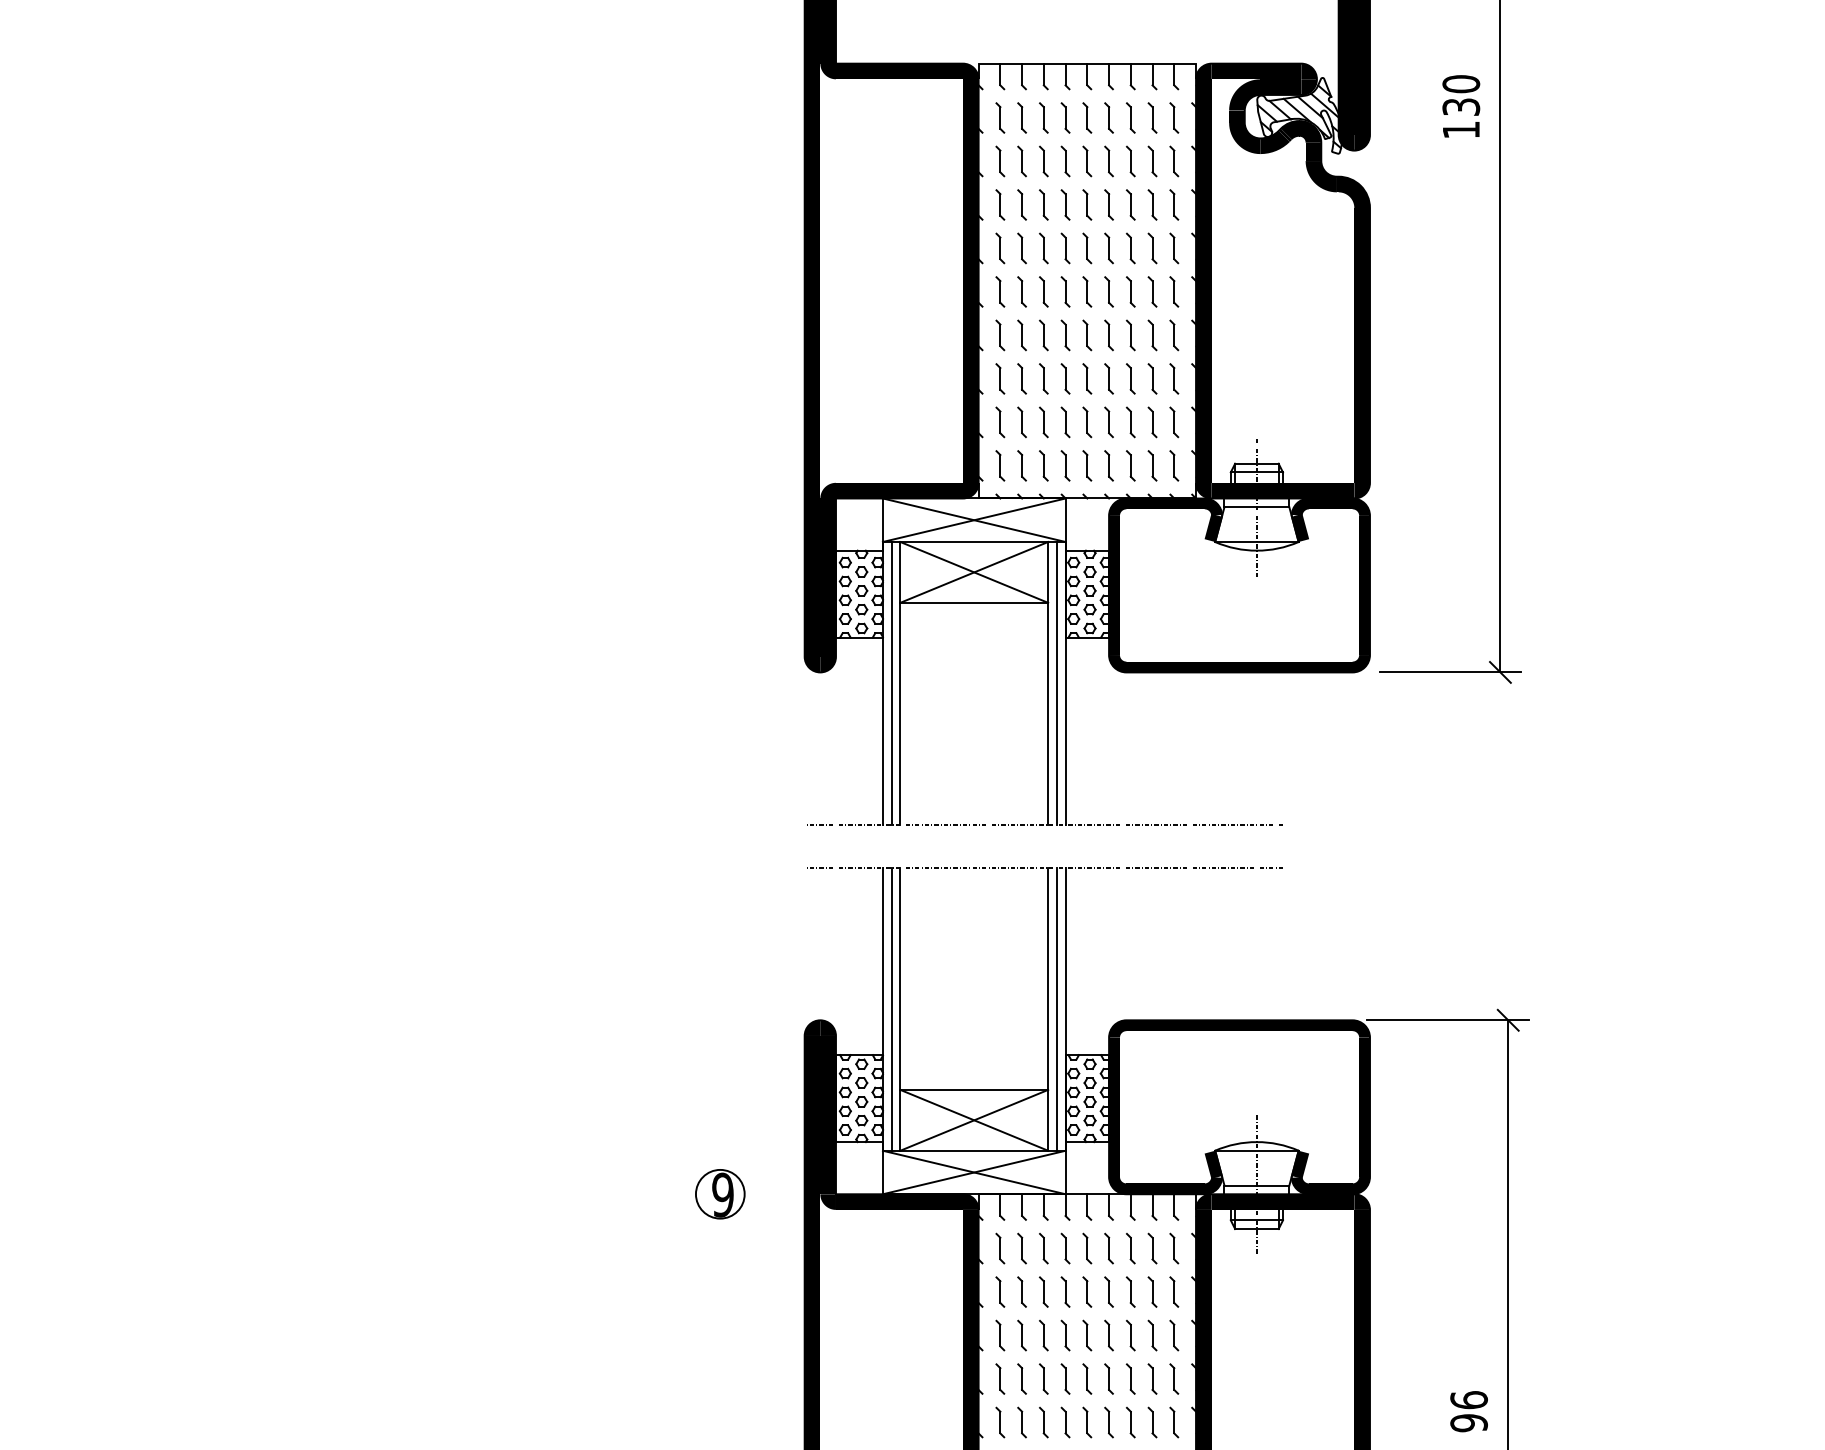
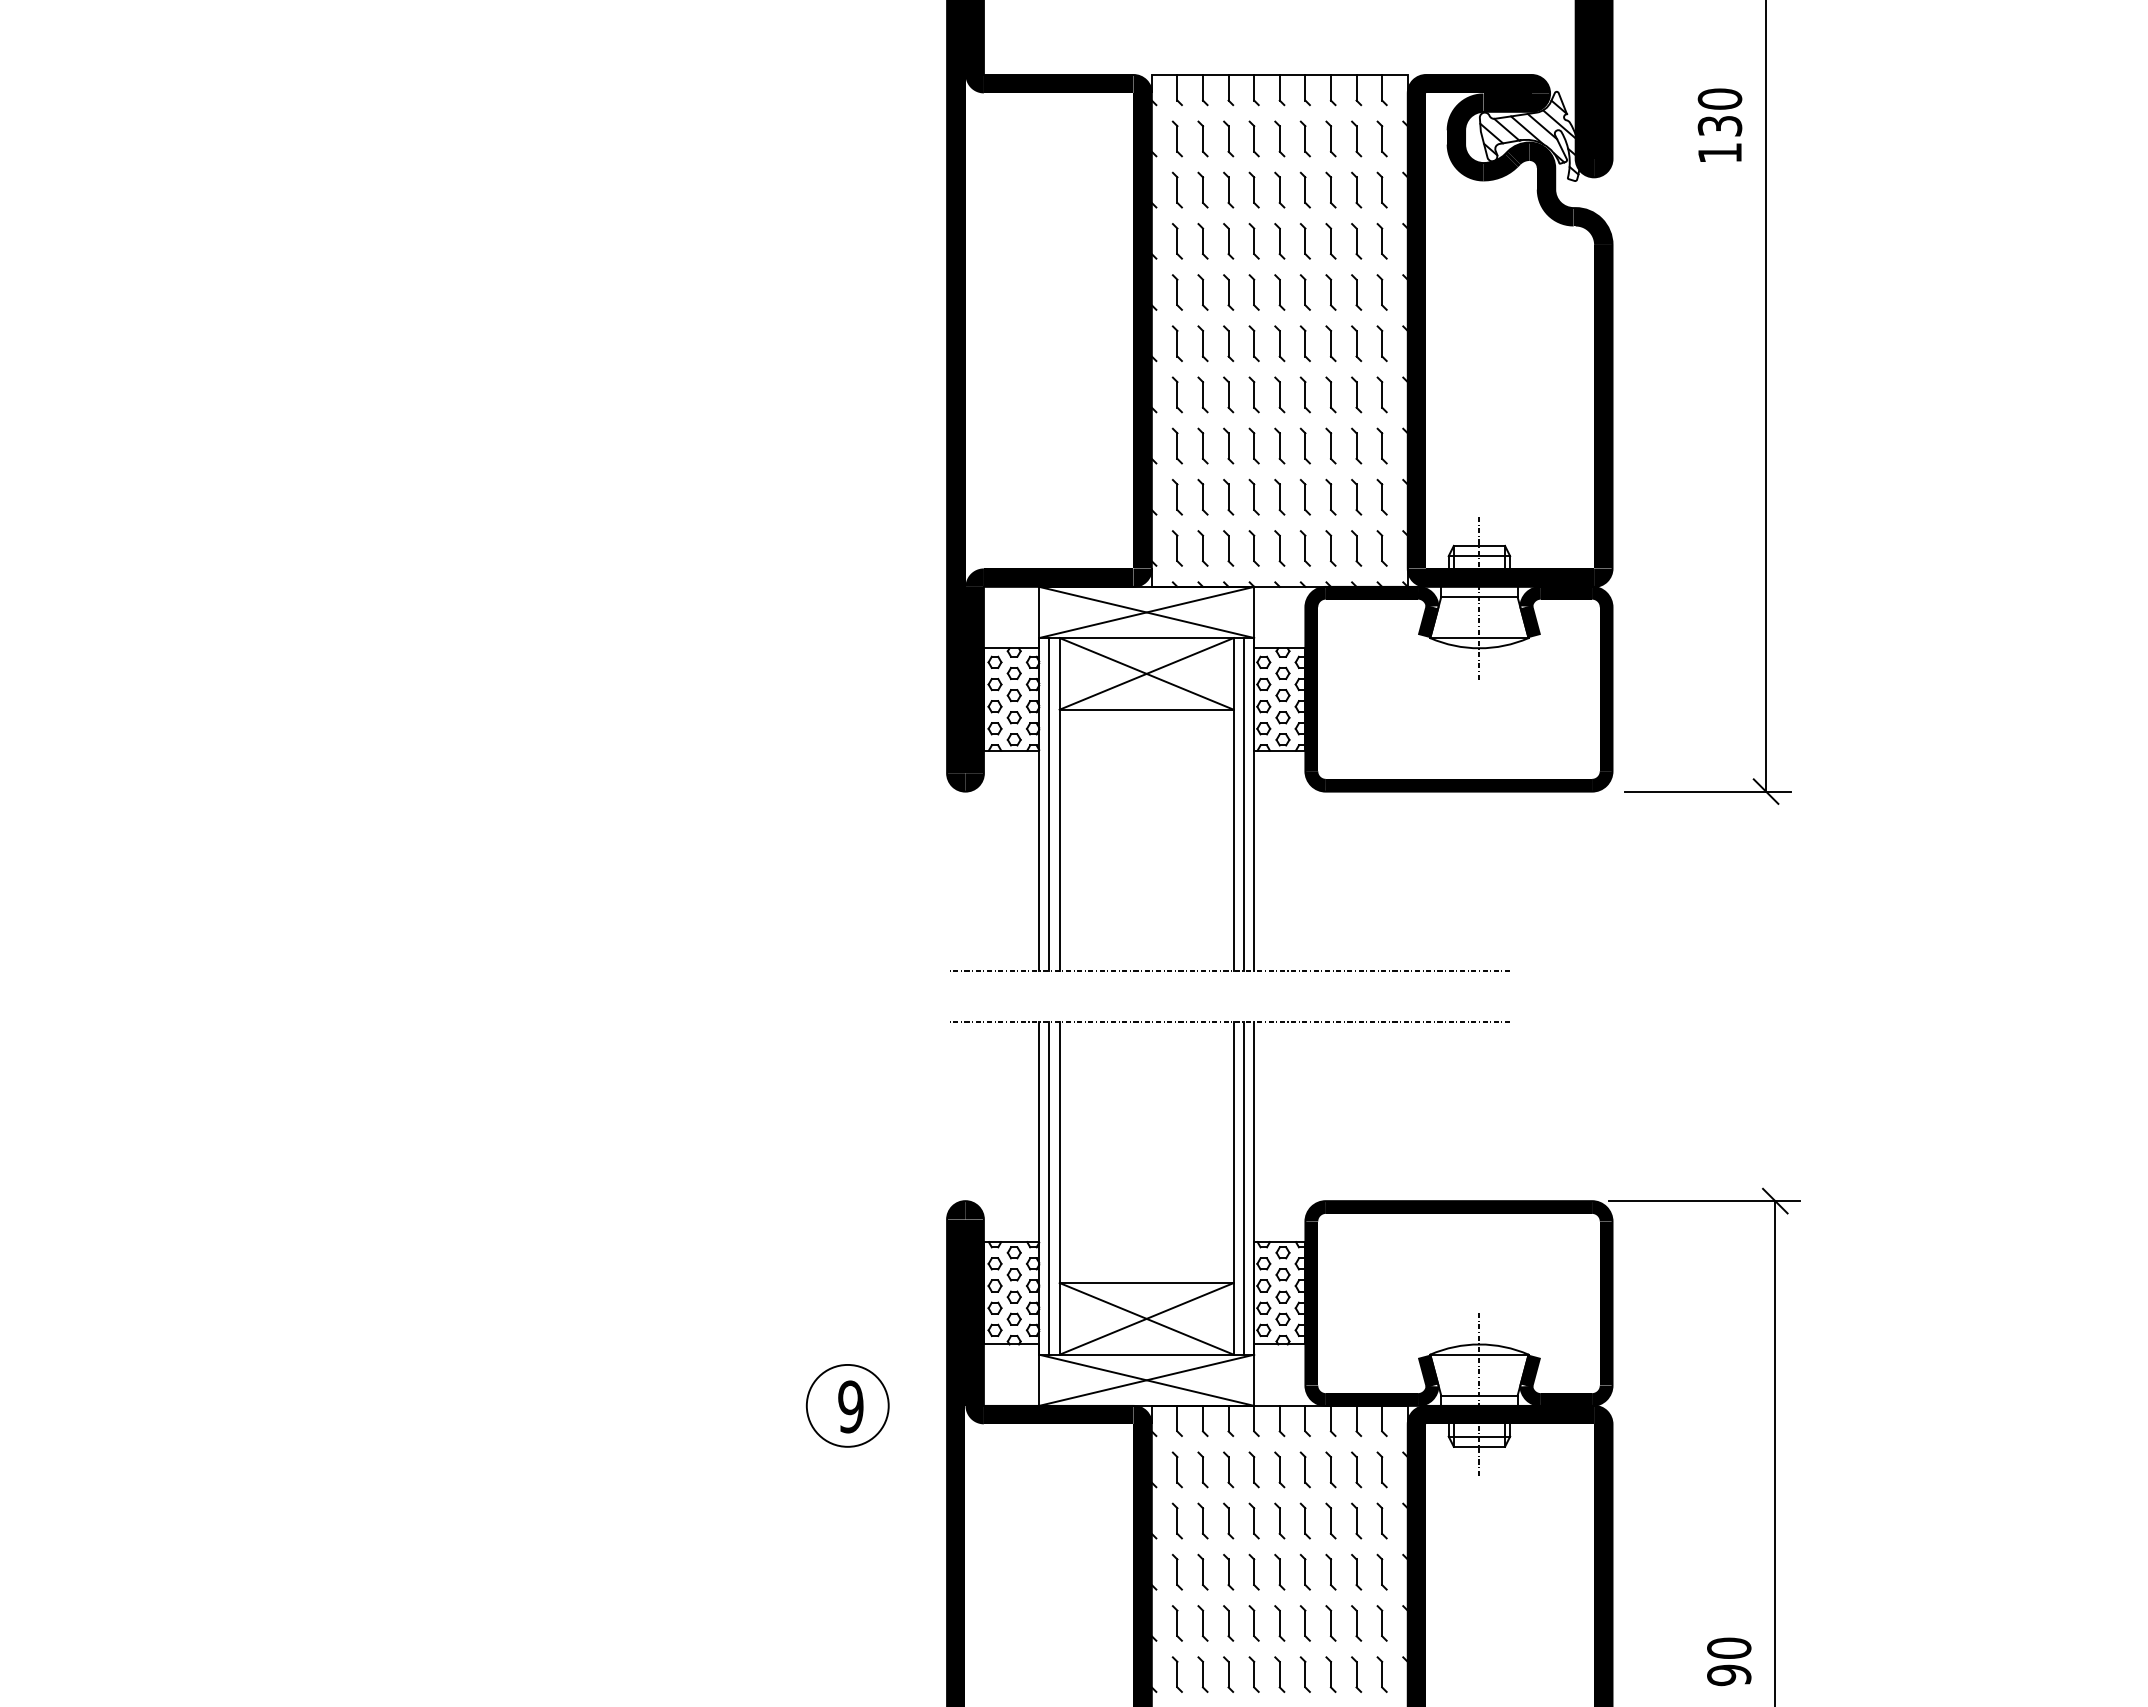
circle: (720, 1193) -> (847, 1405), size x1.43
text: (1469, 1399) -> (1729, 1647), 96 -> 90

